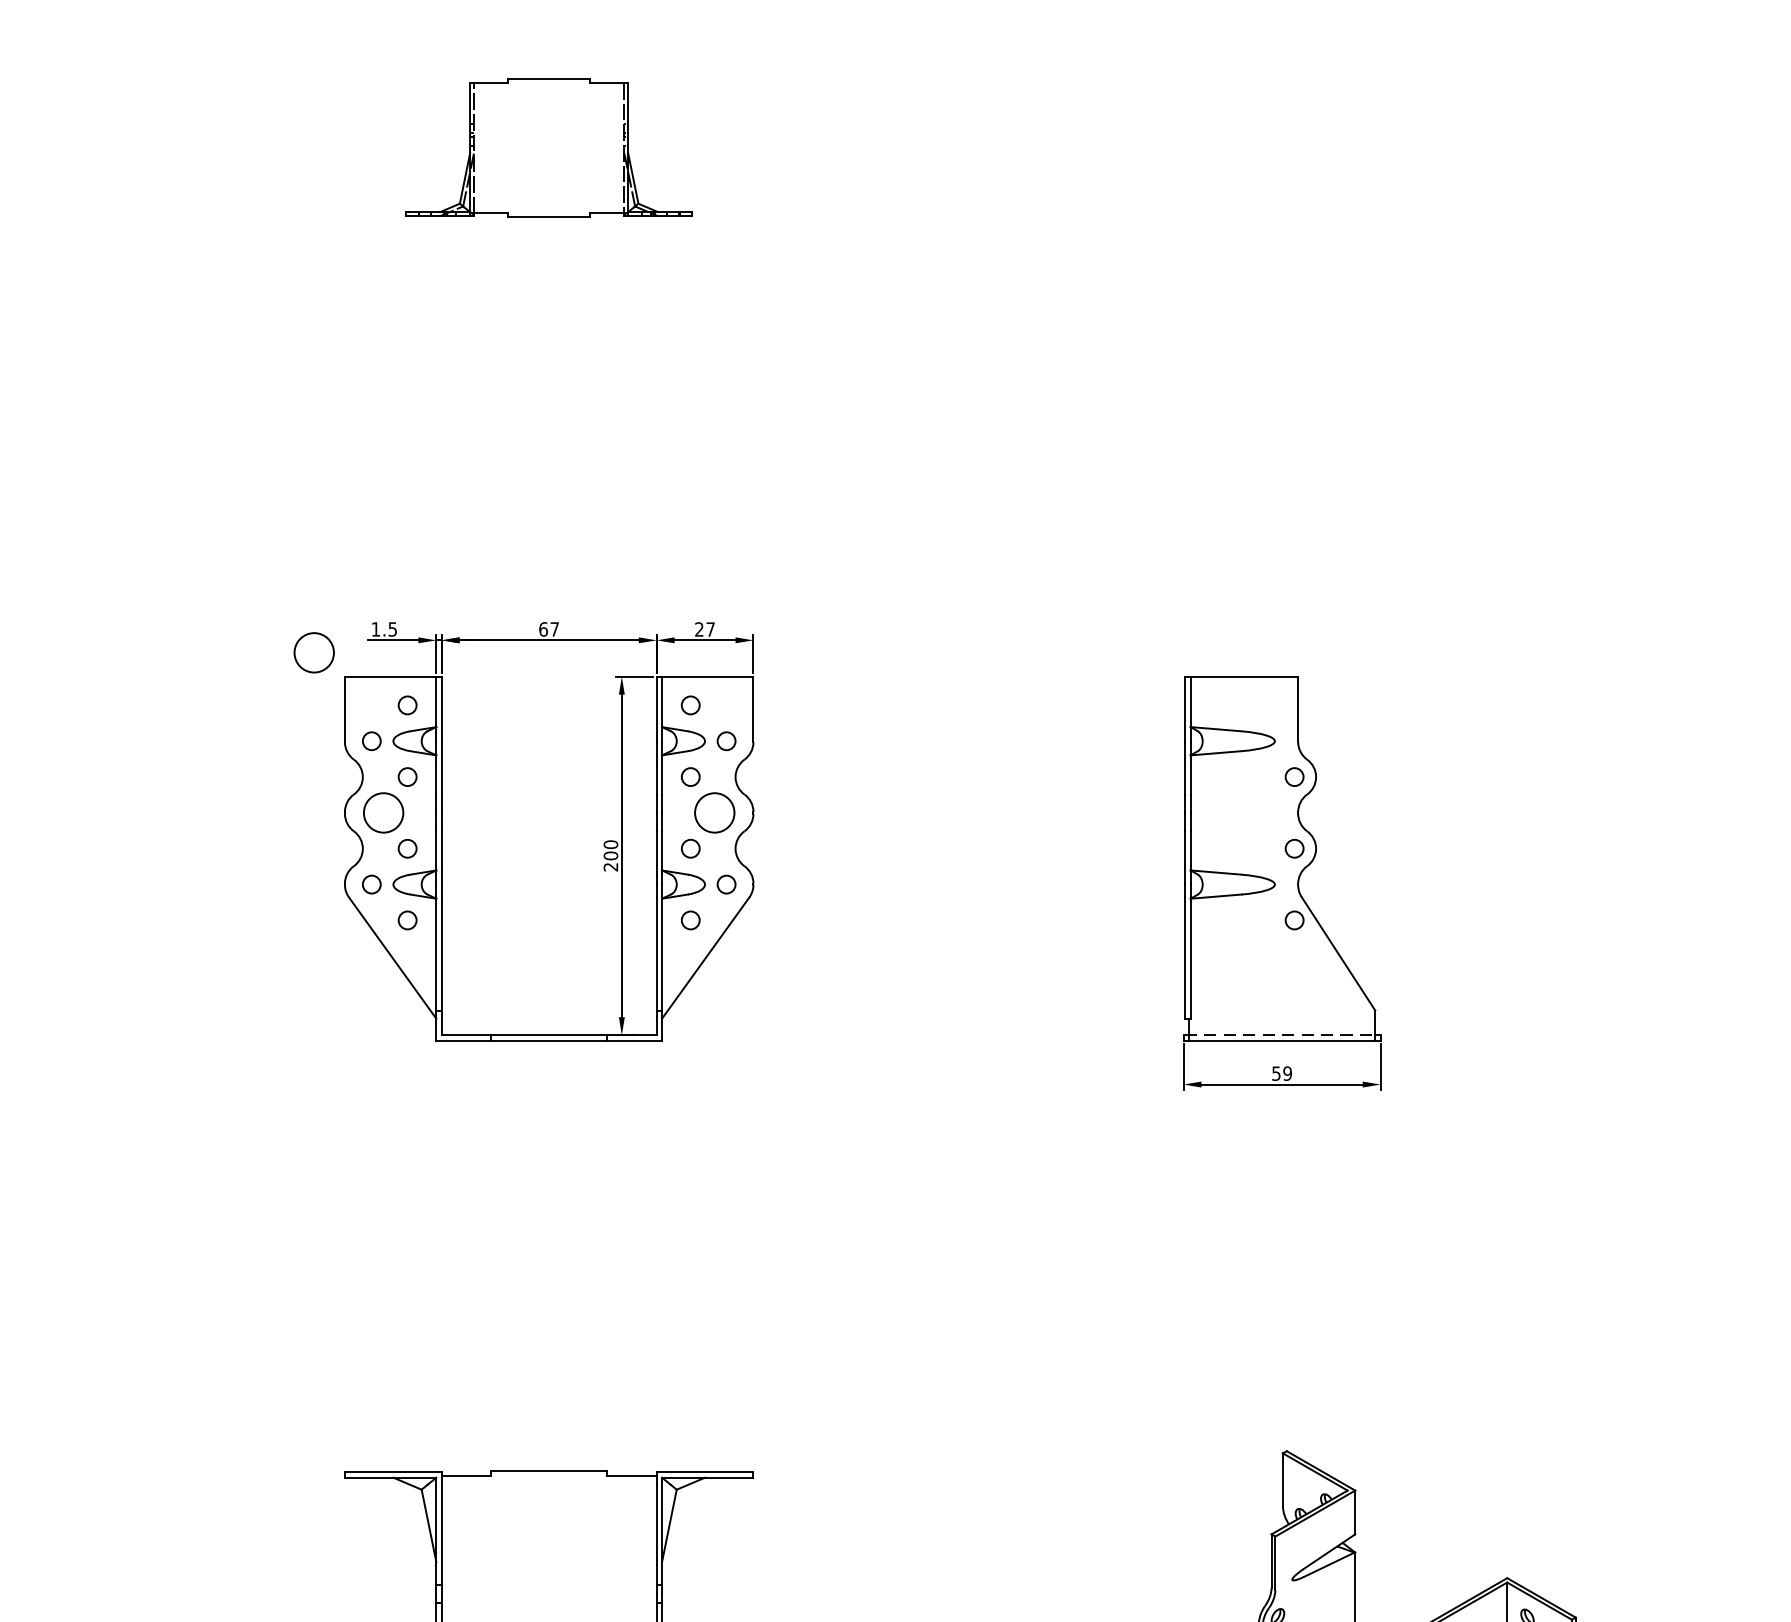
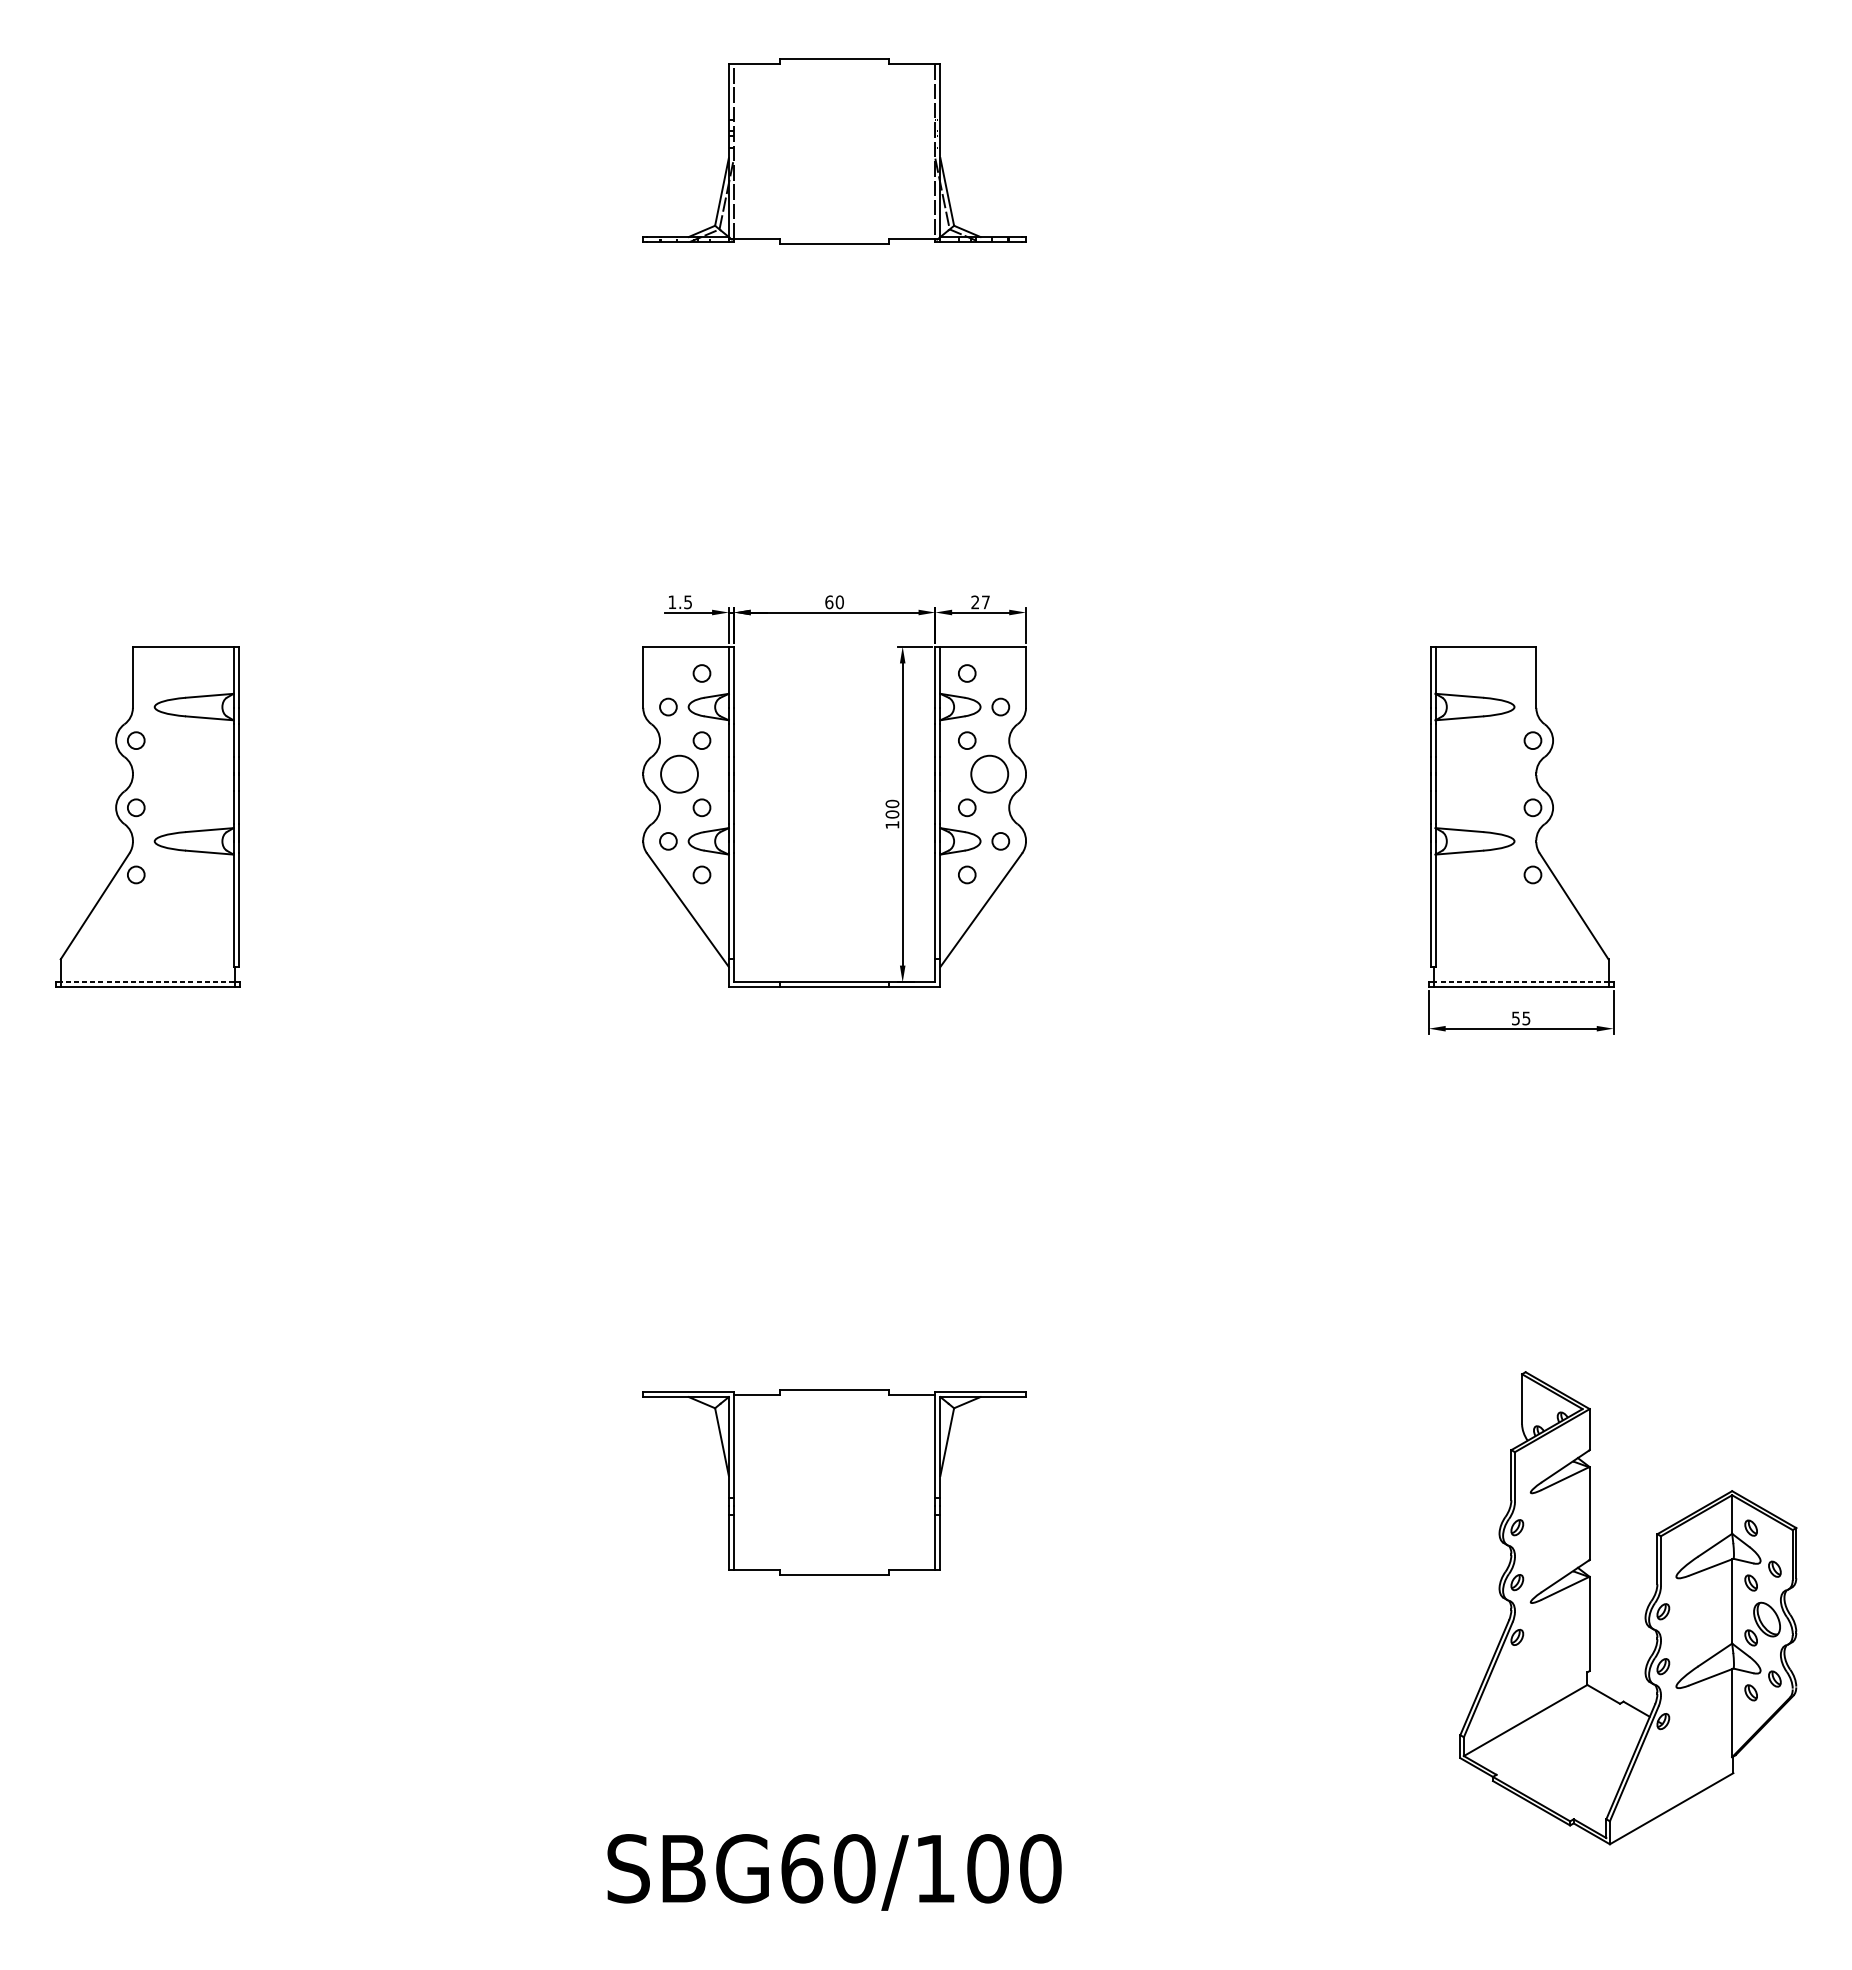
part: (549, 148) -> (834, 151), size x1.43
text: (554, 629) -> (839, 602), 67 -> 60
circle: (314, 652) -> (614, 623), removed
text: (610, 867) -> (892, 825), 200 -> 100
text: (1287, 1073) -> (1526, 1018), 59 -> 55

